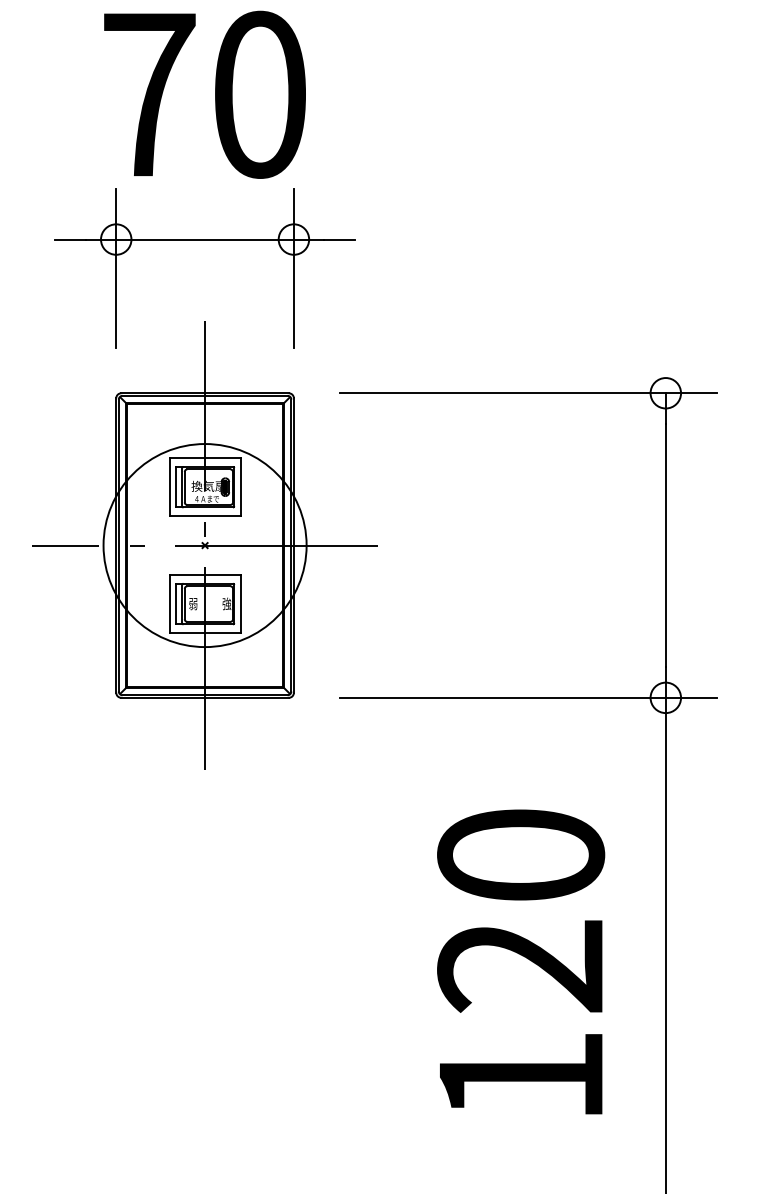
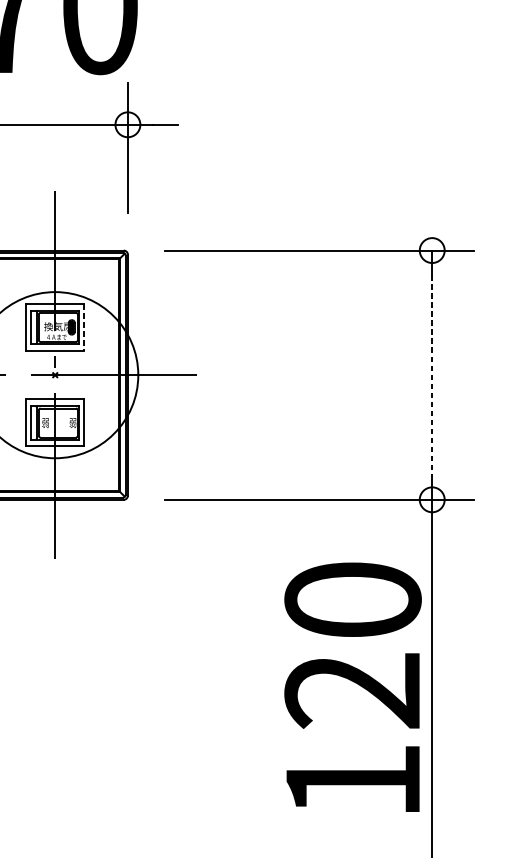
line: (240, 487) -> (84, 327), solid -> dashed
line: (665, 545) -> (431, 375), solid -> dashed
text: (226, 603) -> (72, 422), 強 -> 弱
text: (521, 961) -> (353, 686), moved

